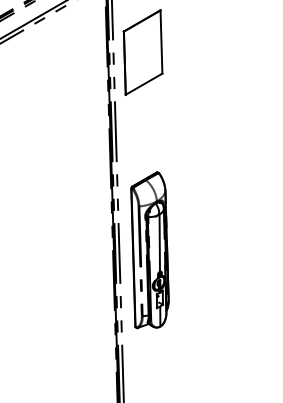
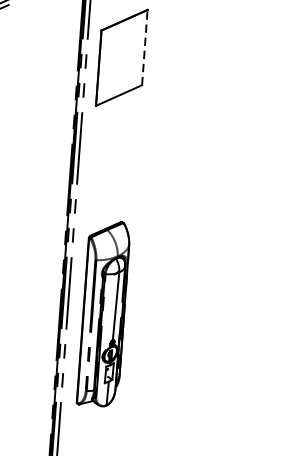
line: (161, 42) -> (144, 48), solid -> dashed
part: (149, 250) -> (102, 313), moved

